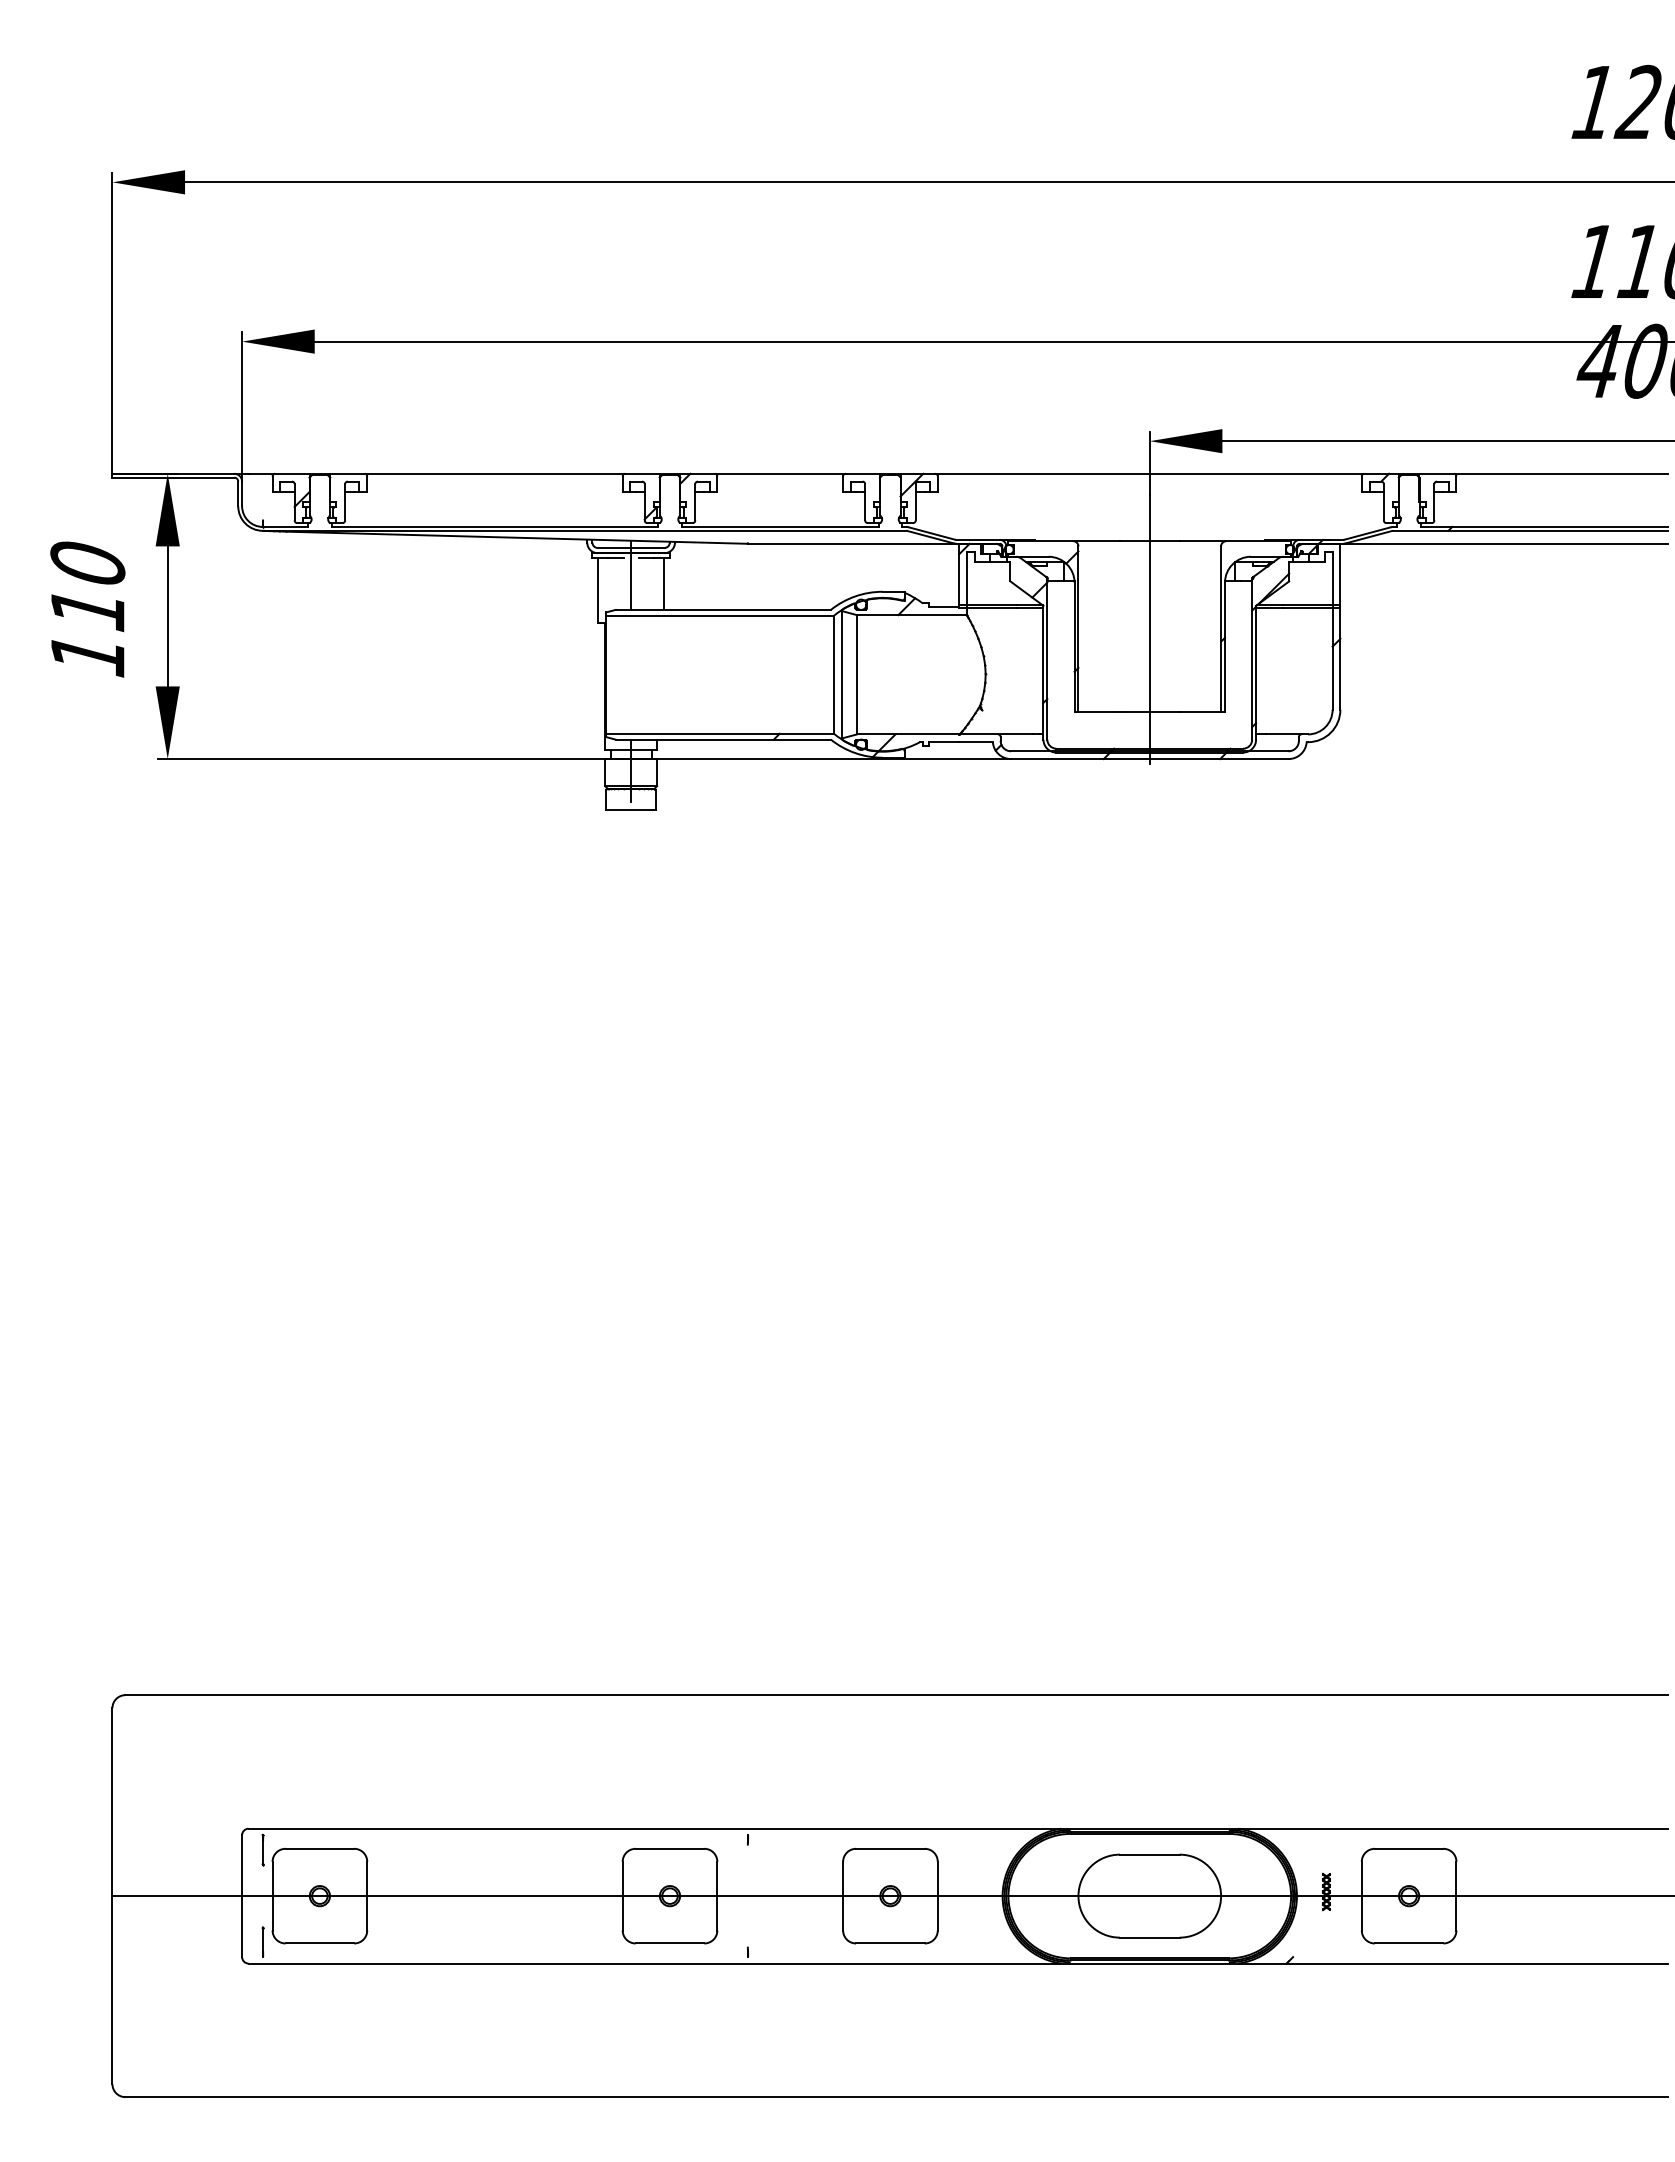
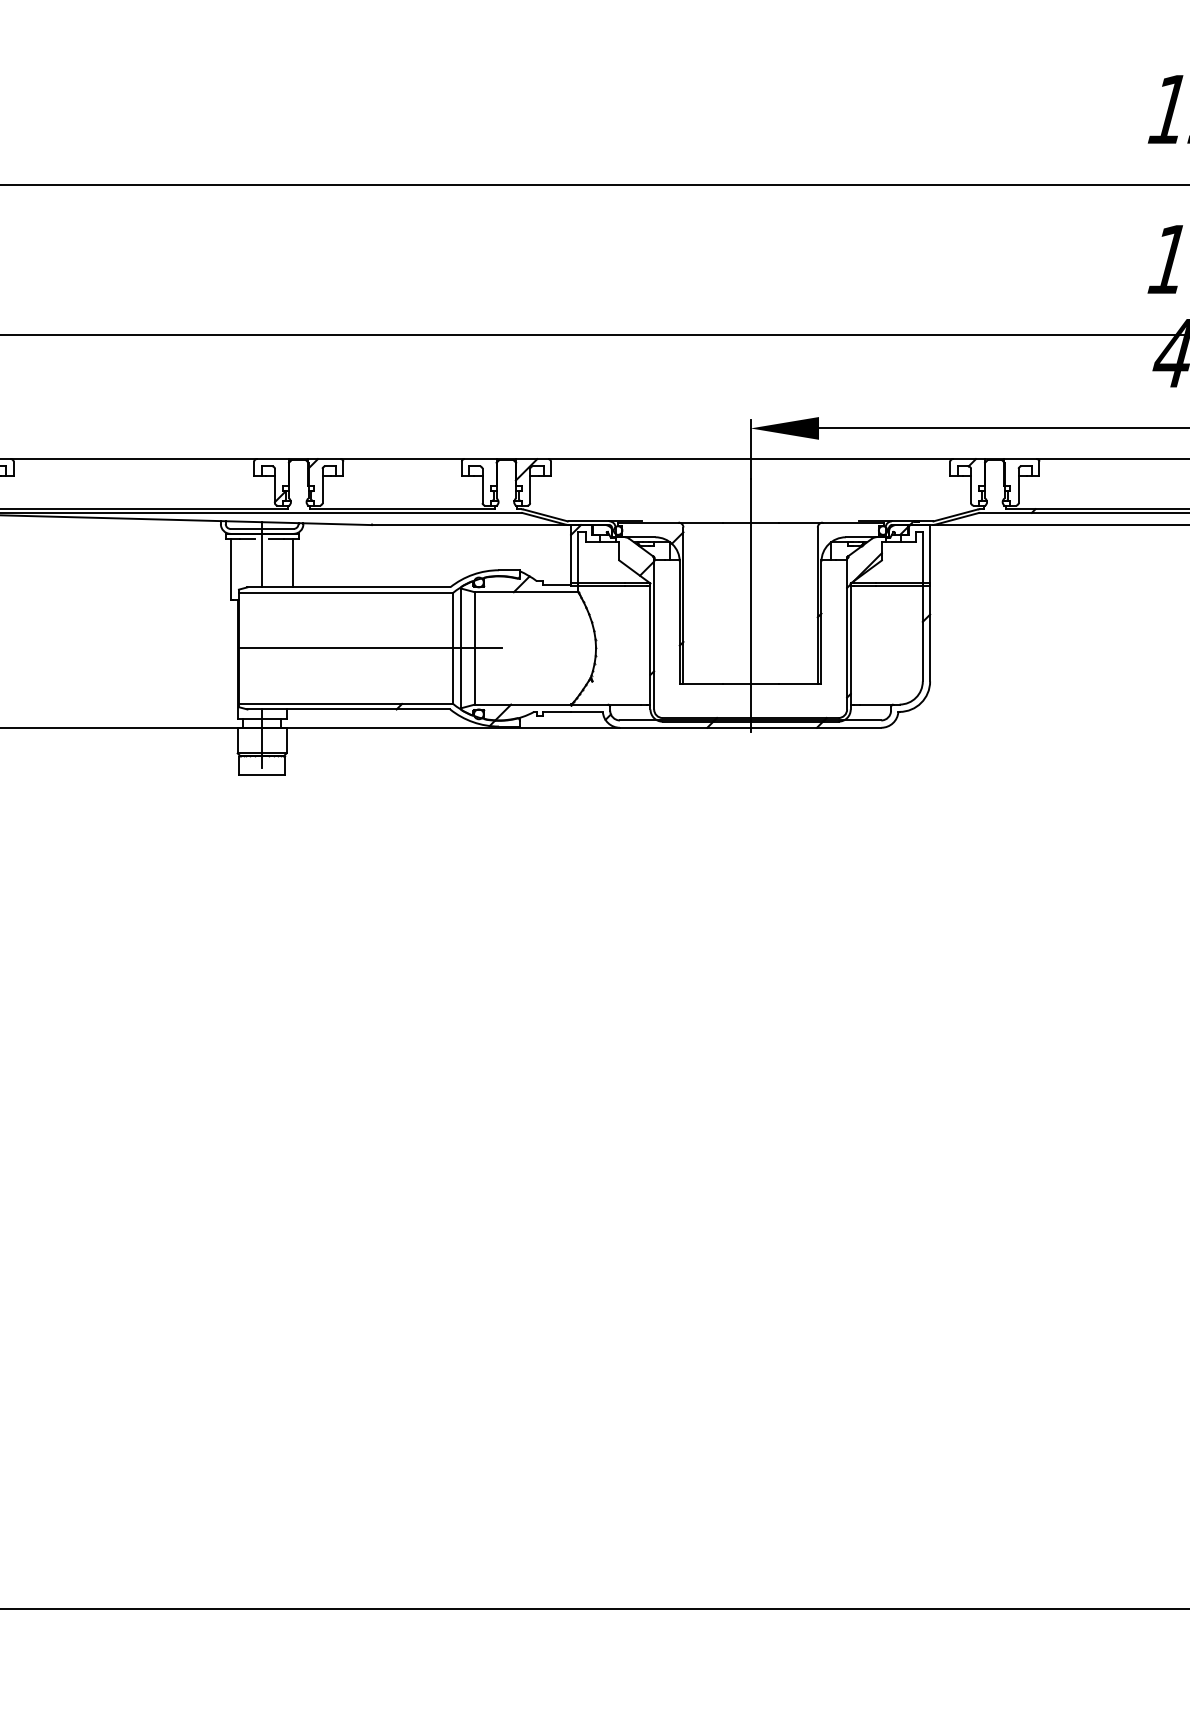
line: (745, 674) -> (369, 648), added

